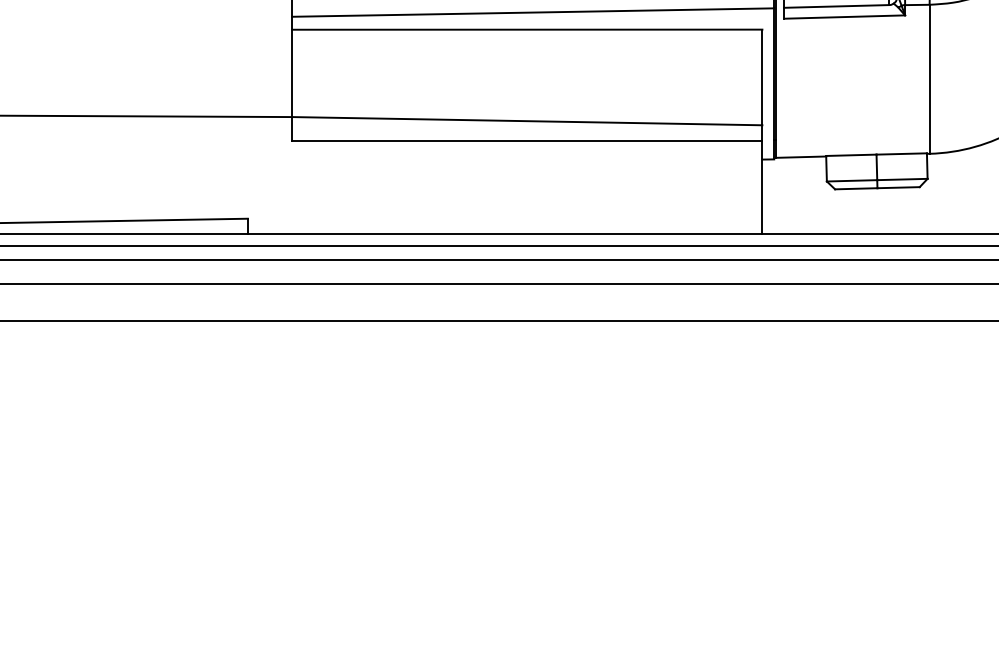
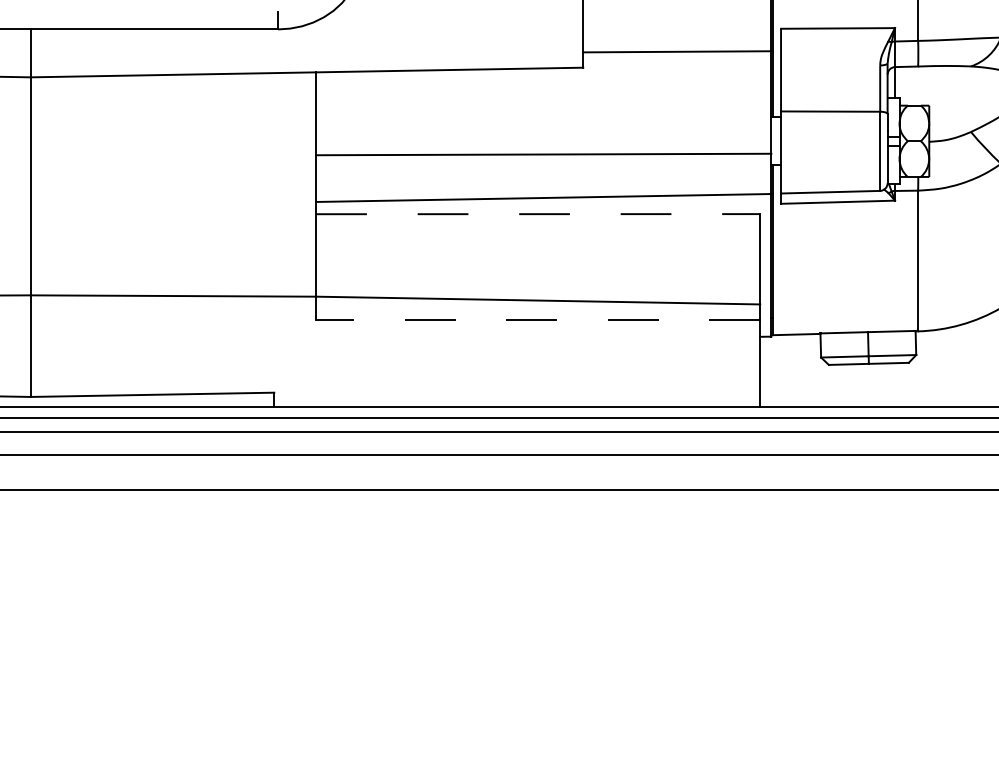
line: (527, 30) -> (538, 214), solid -> dashed
line: (526, 141) -> (537, 319), solid -> dashed

